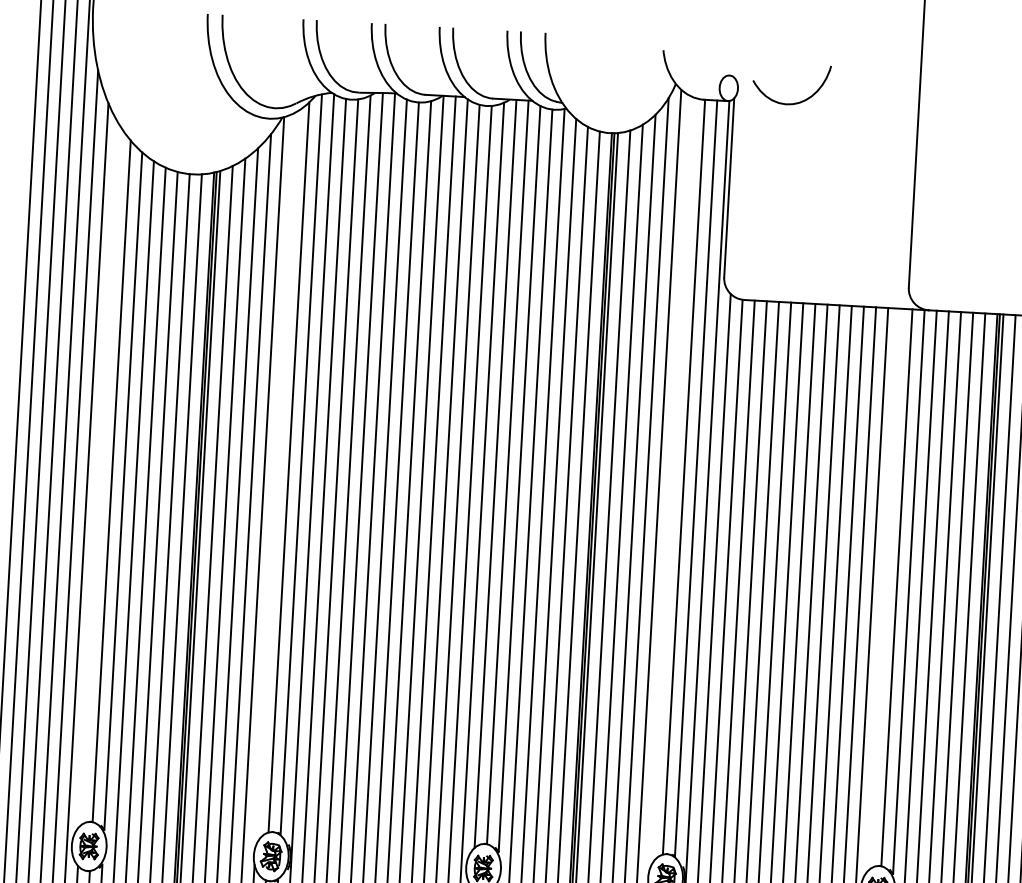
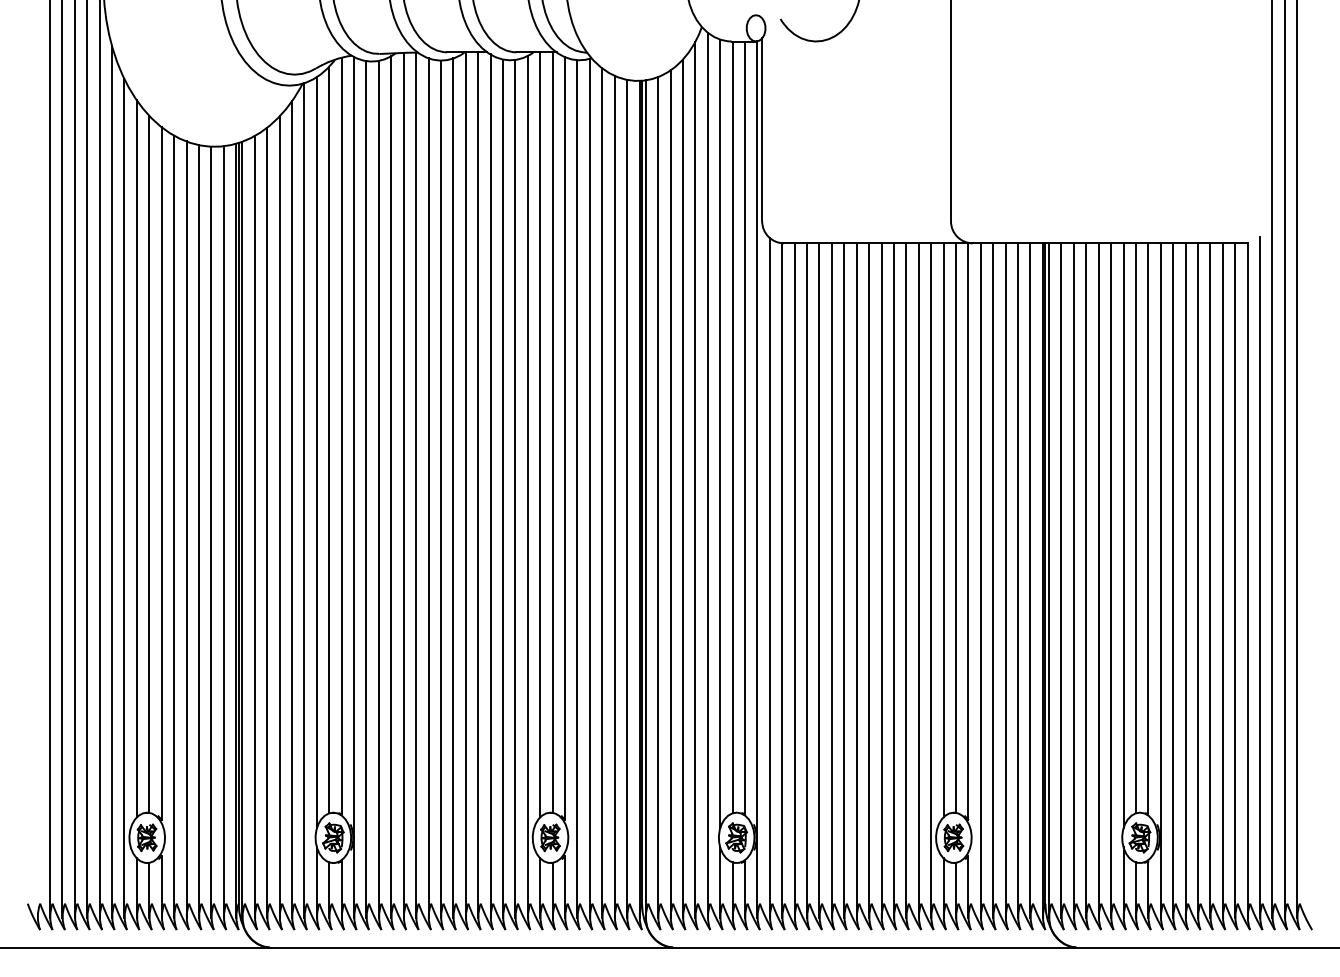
line: (99, 474) -> (136, 458), added
line: (275, 478) -> (316, 452), added
line: (671, 482) -> (720, 433), added
line: (884, 589) -> (943, 530), added

